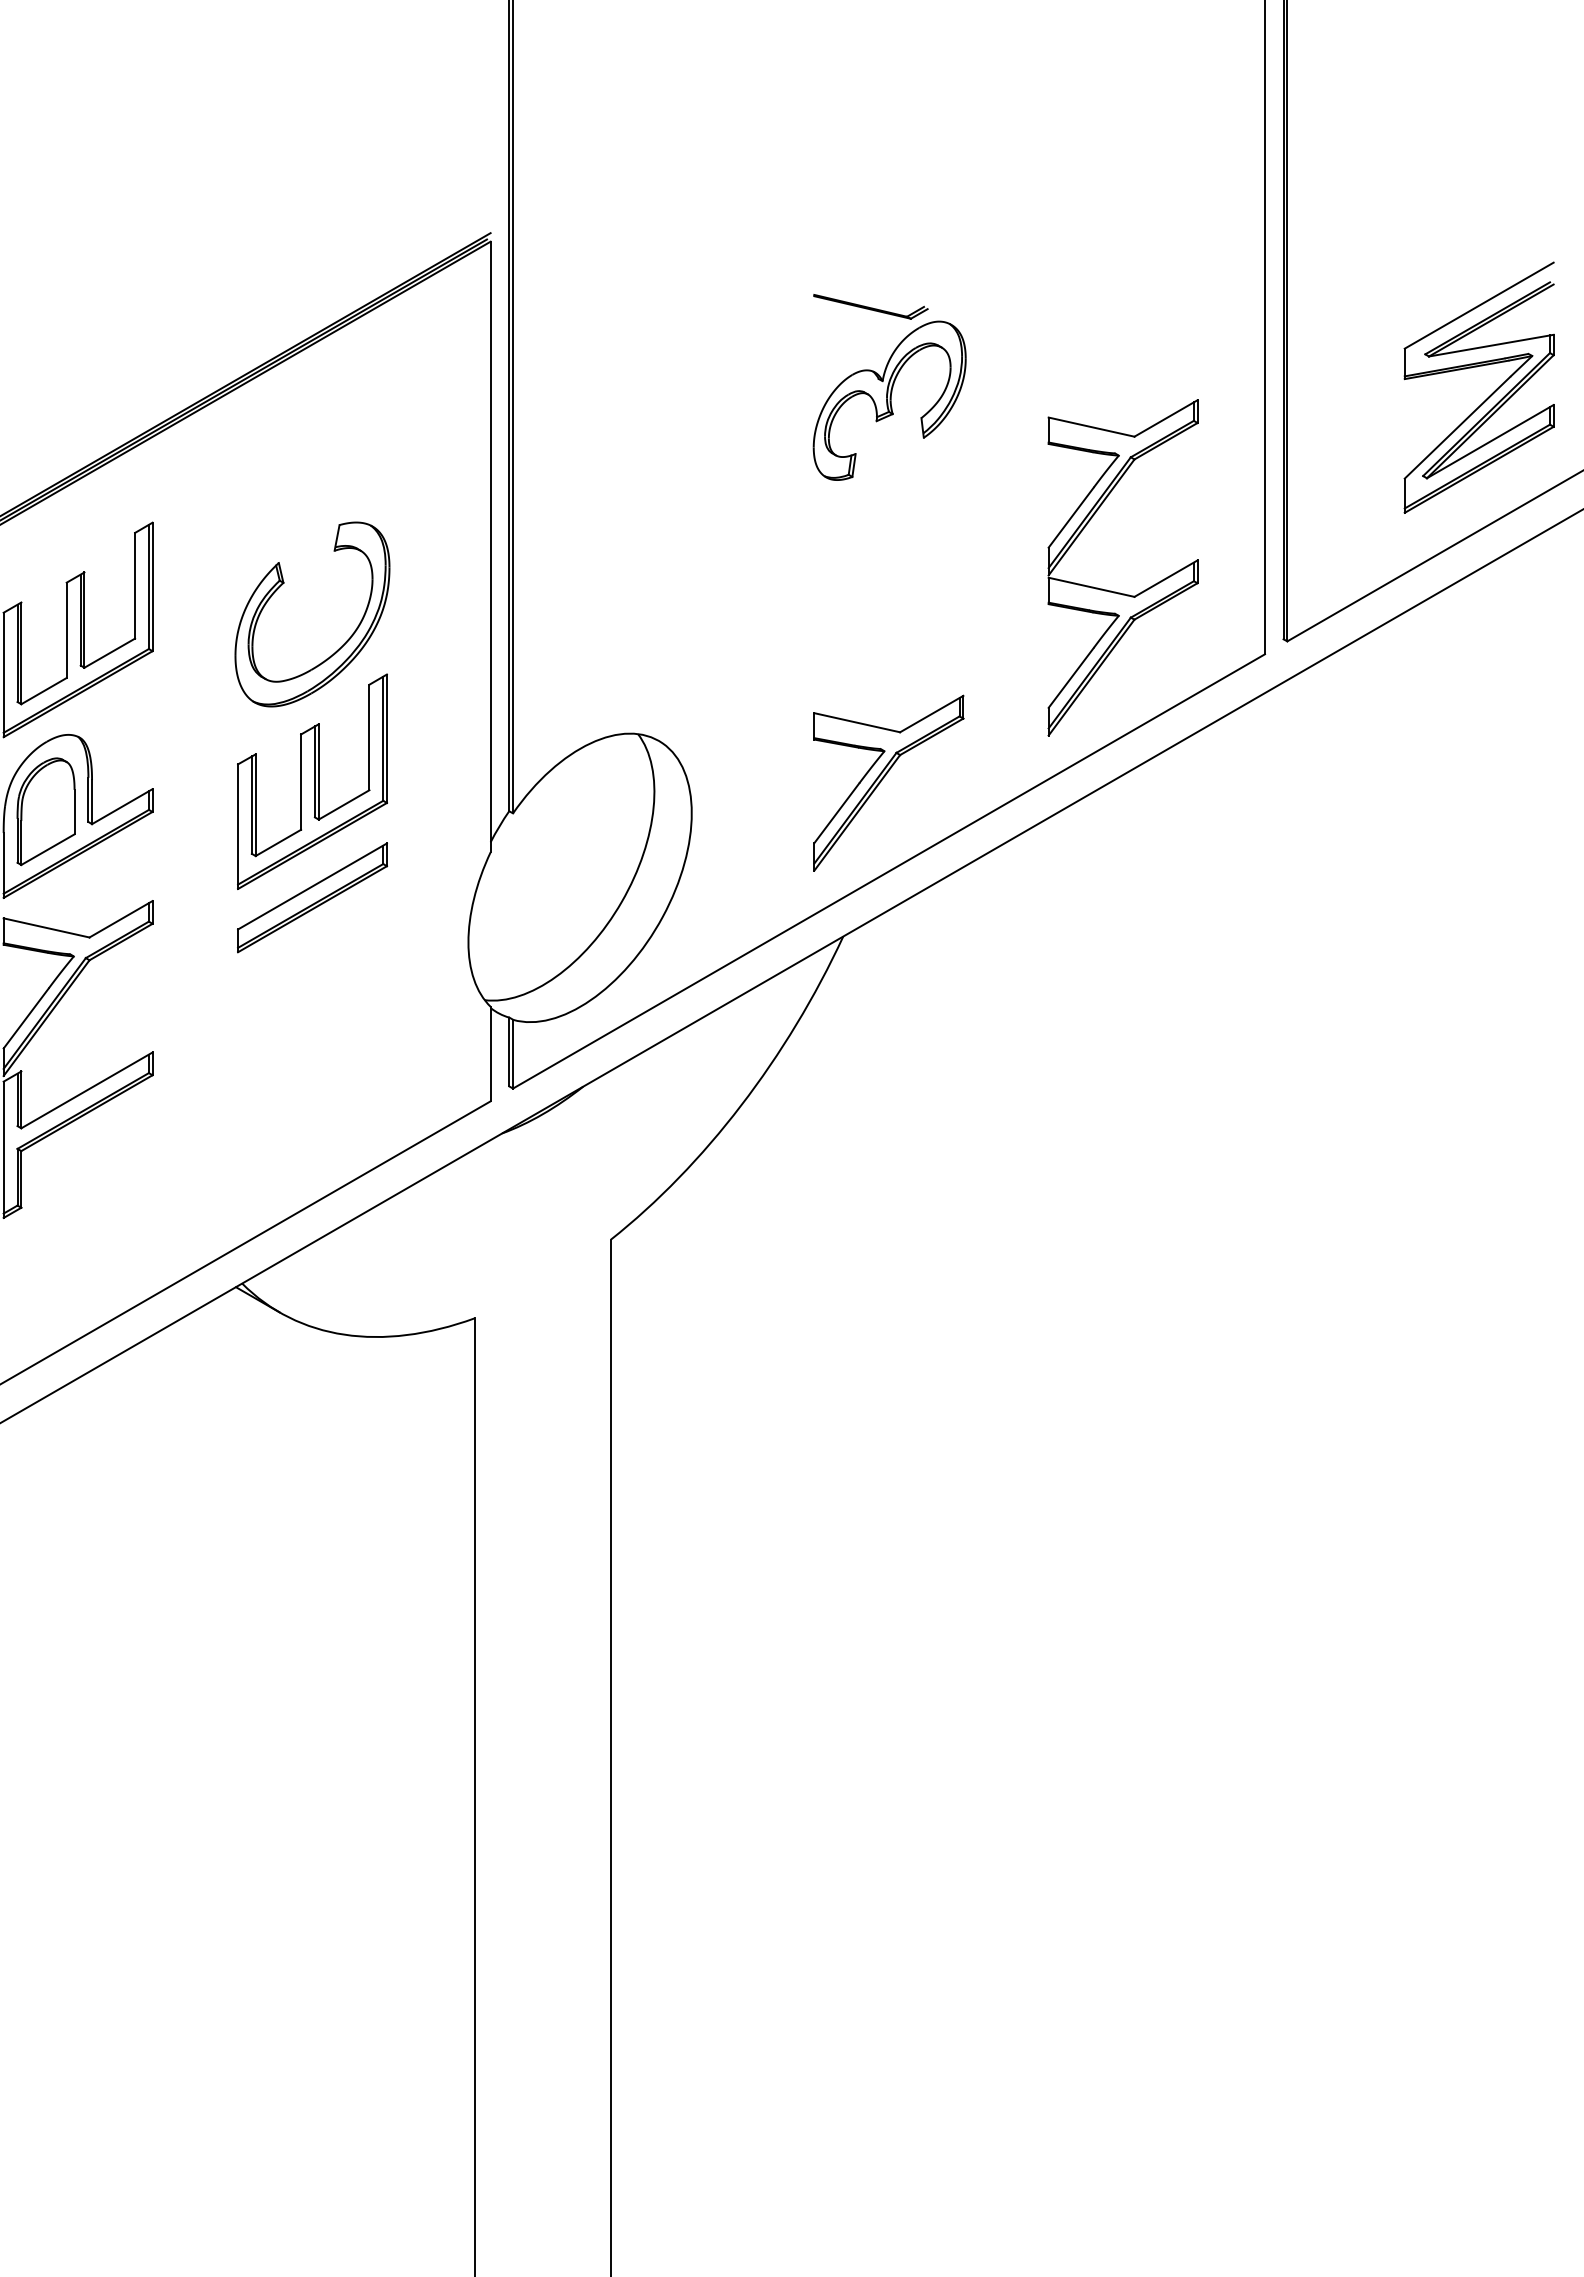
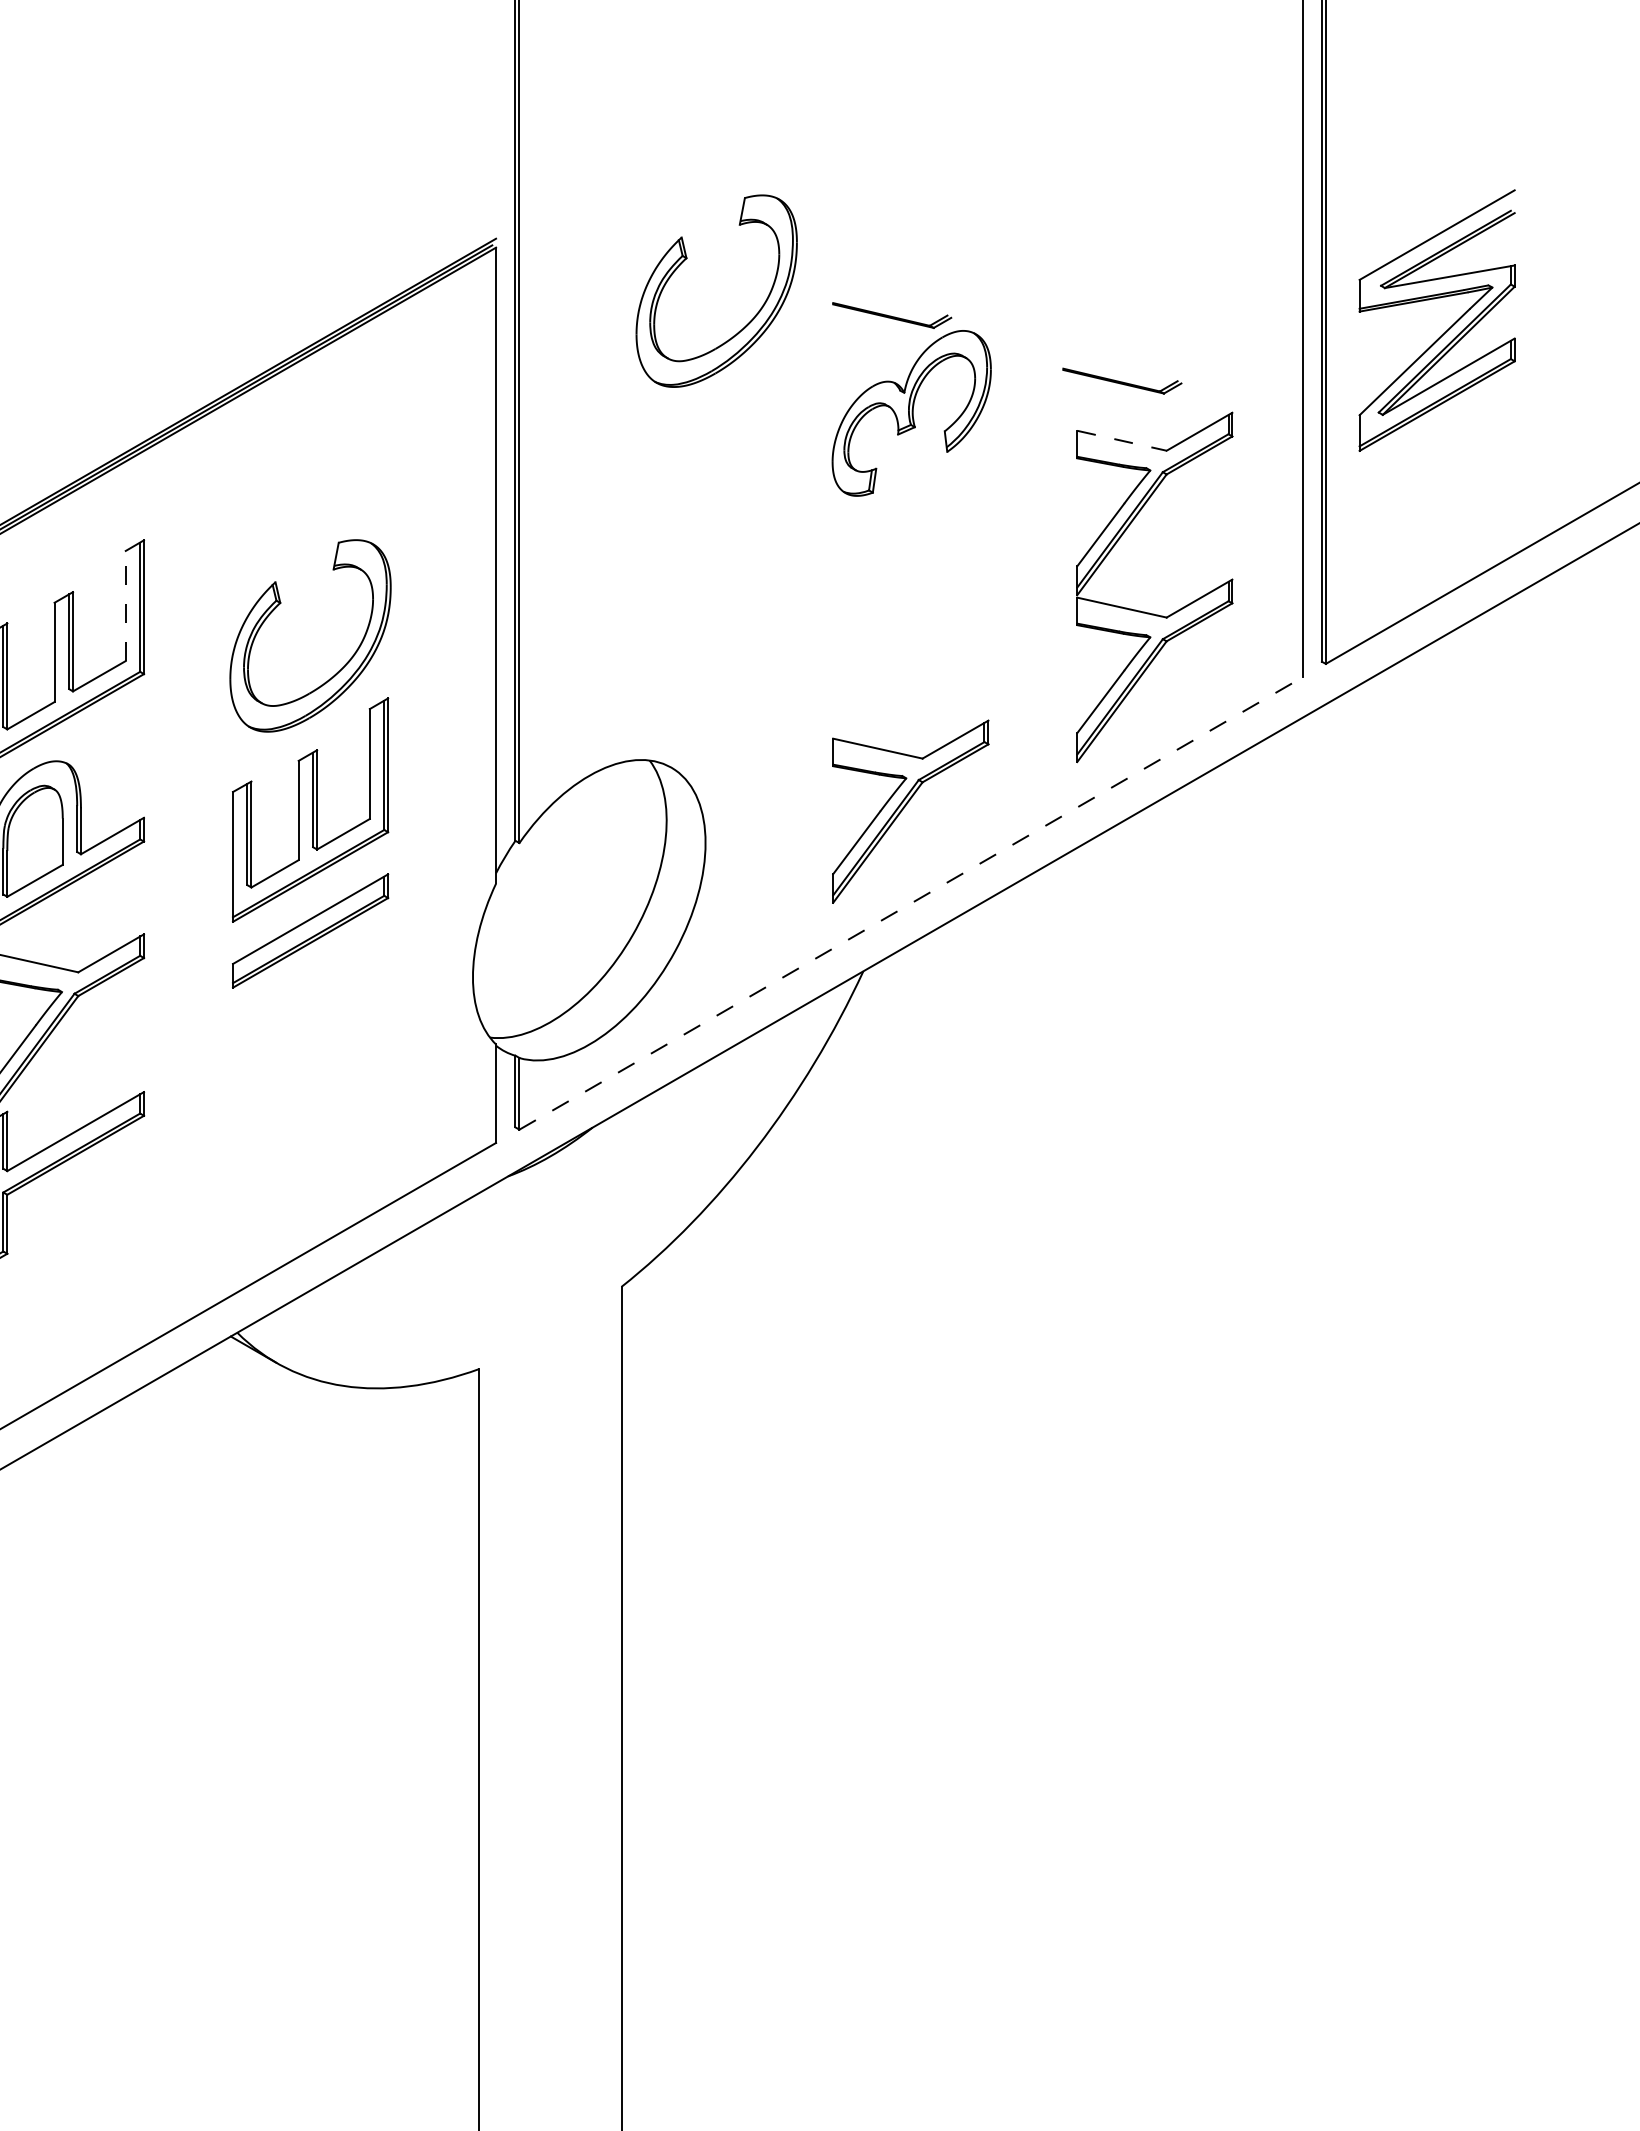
part: (673, 253) -> (686, 259), added
part: (1091, 369) -> (1121, 380), added
part: (1488, 396) -> (1446, 329), moved
line: (1091, 427) -> (1121, 441), solid -> dashed
line: (135, 585) -> (126, 605), solid -> dashed
line: (889, 871) -> (911, 903), solid -> dashed

